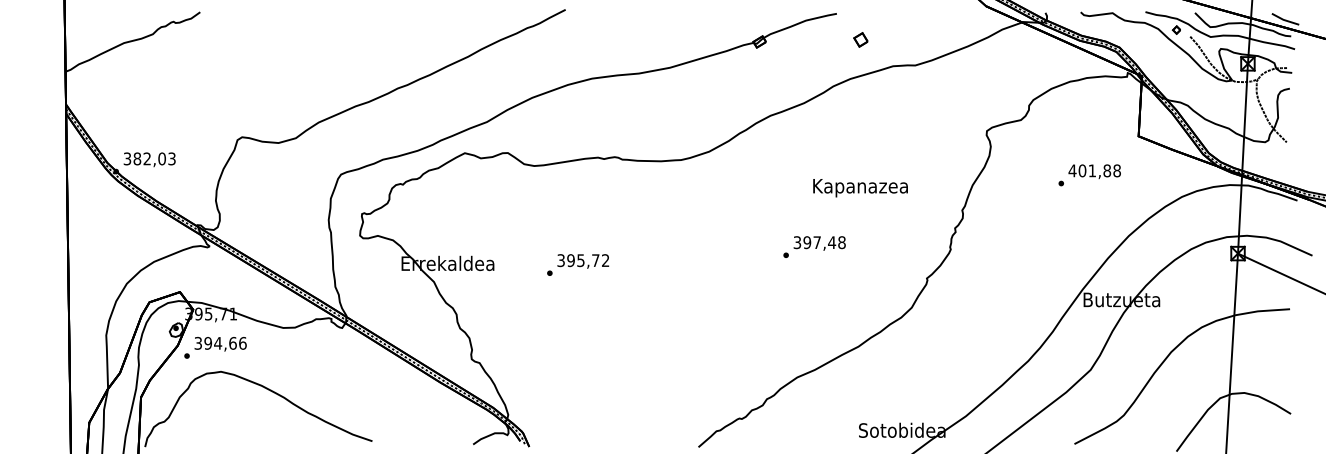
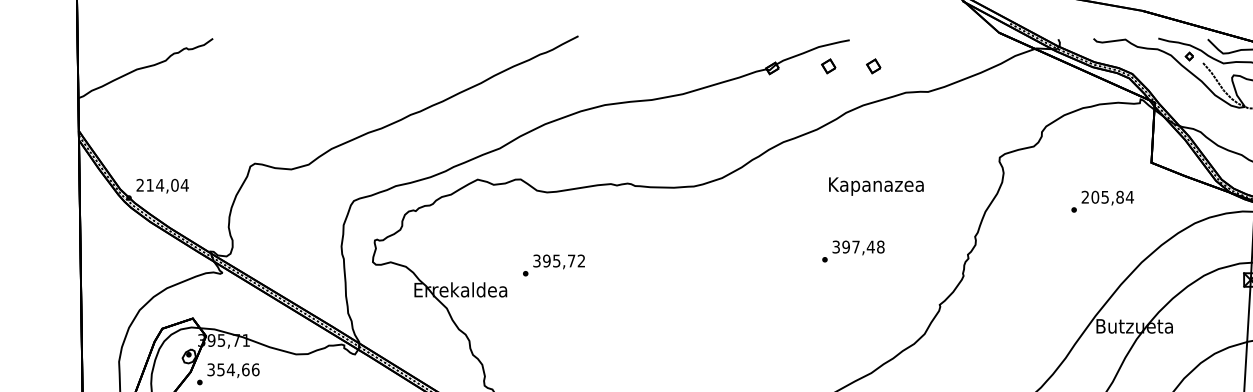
part: (815, 39) -> (828, 65), added
text: (149, 158) -> (162, 184), 382,03 -> 214,04
text: (1094, 170) -> (1107, 196), 401,88 -> 205,84
text: (860, 188) -> (876, 186), moved
text: (814, 246) -> (853, 250), moved
text: (578, 264) -> (554, 264), moved
text: (208, 343) -> (221, 369), 394,66 -> 354,66

